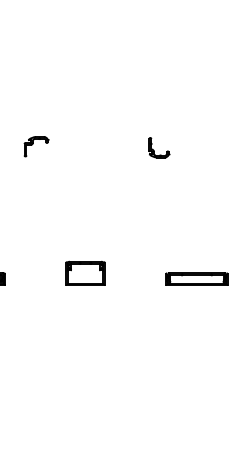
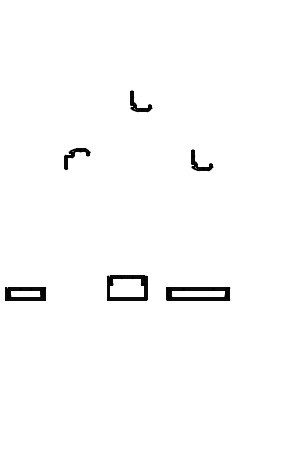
part: (99, 89) -> (141, 101), added
part: (197, 278) -> (198, 293), moved

